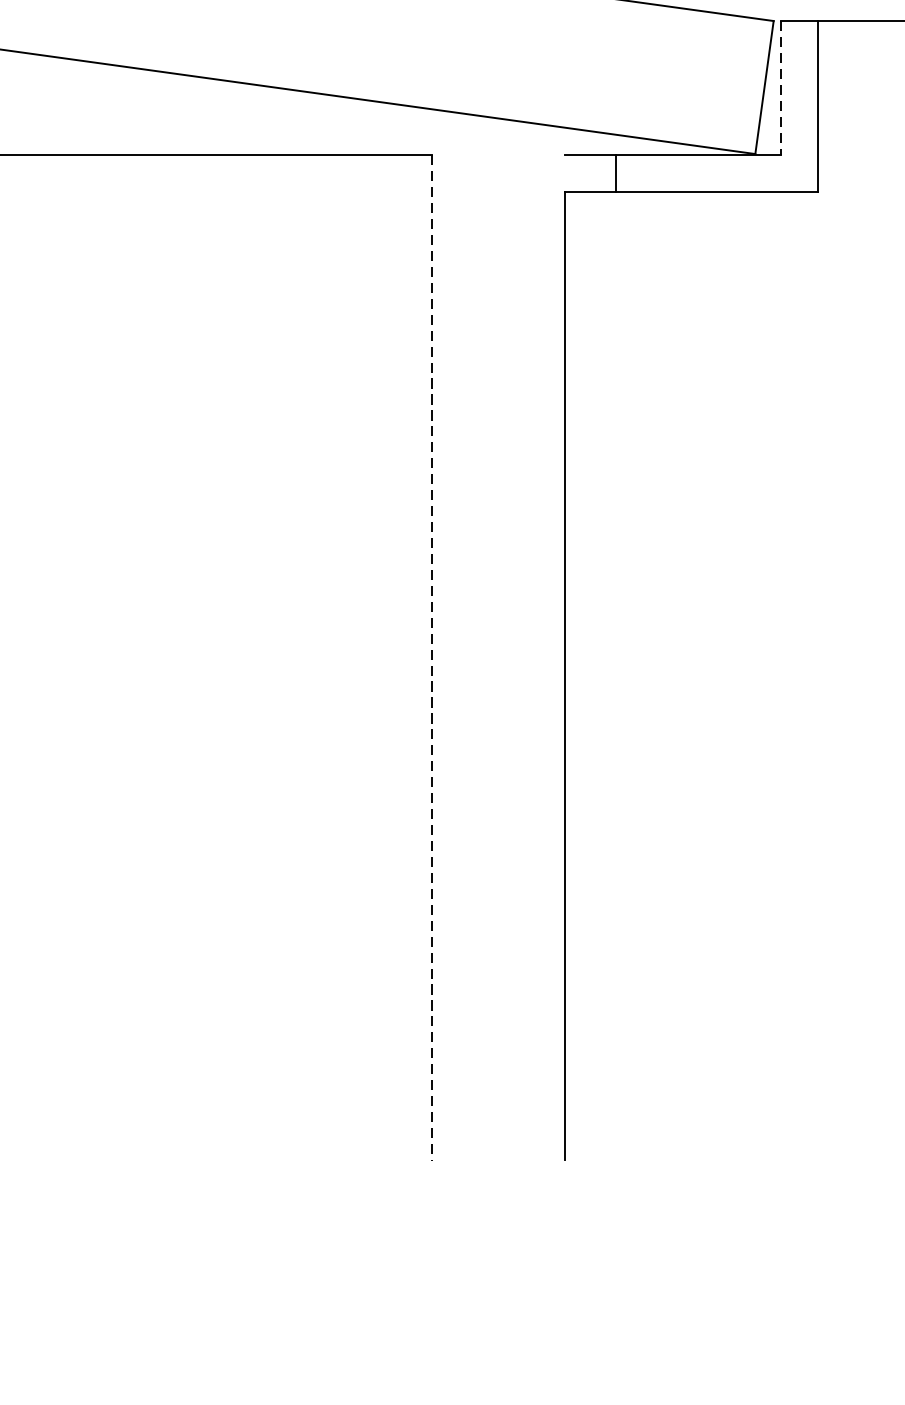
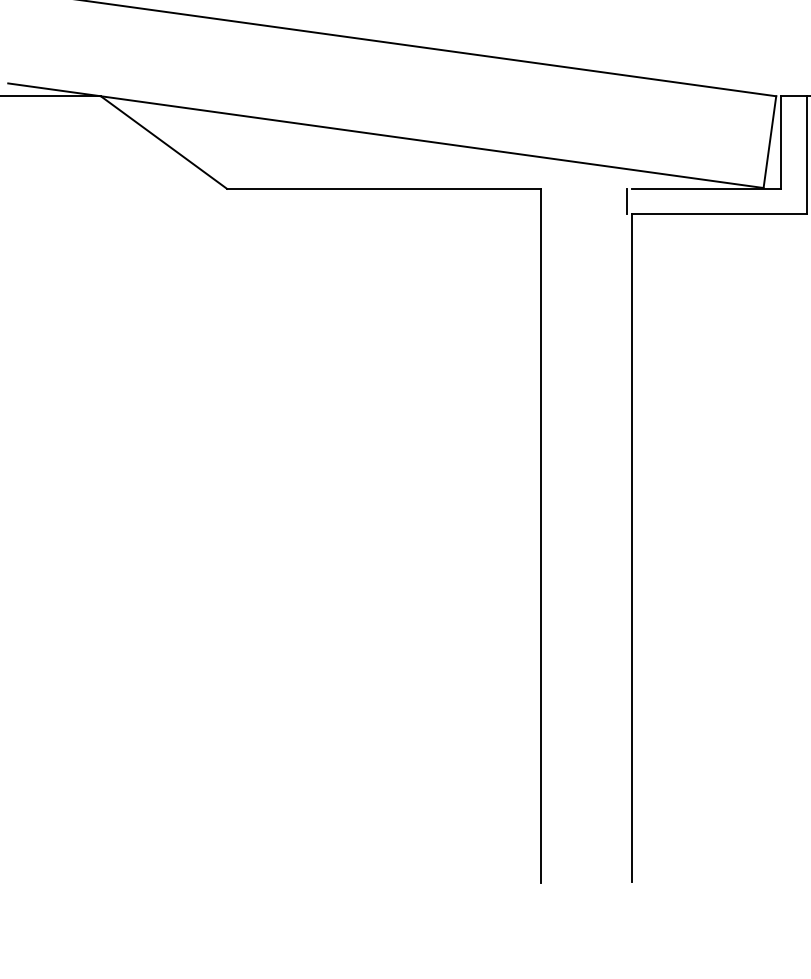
line: (781, 89) -> (781, 143), dashed -> solid
line: (616, 173) -> (627, 201), moved
line: (431, 657) -> (540, 535), dashed -> solid

